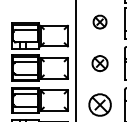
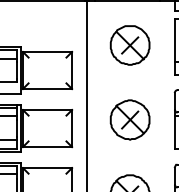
part: (99, 21) -> (129, 44), size x1.67
part: (99, 63) -> (129, 119), size x1.43

